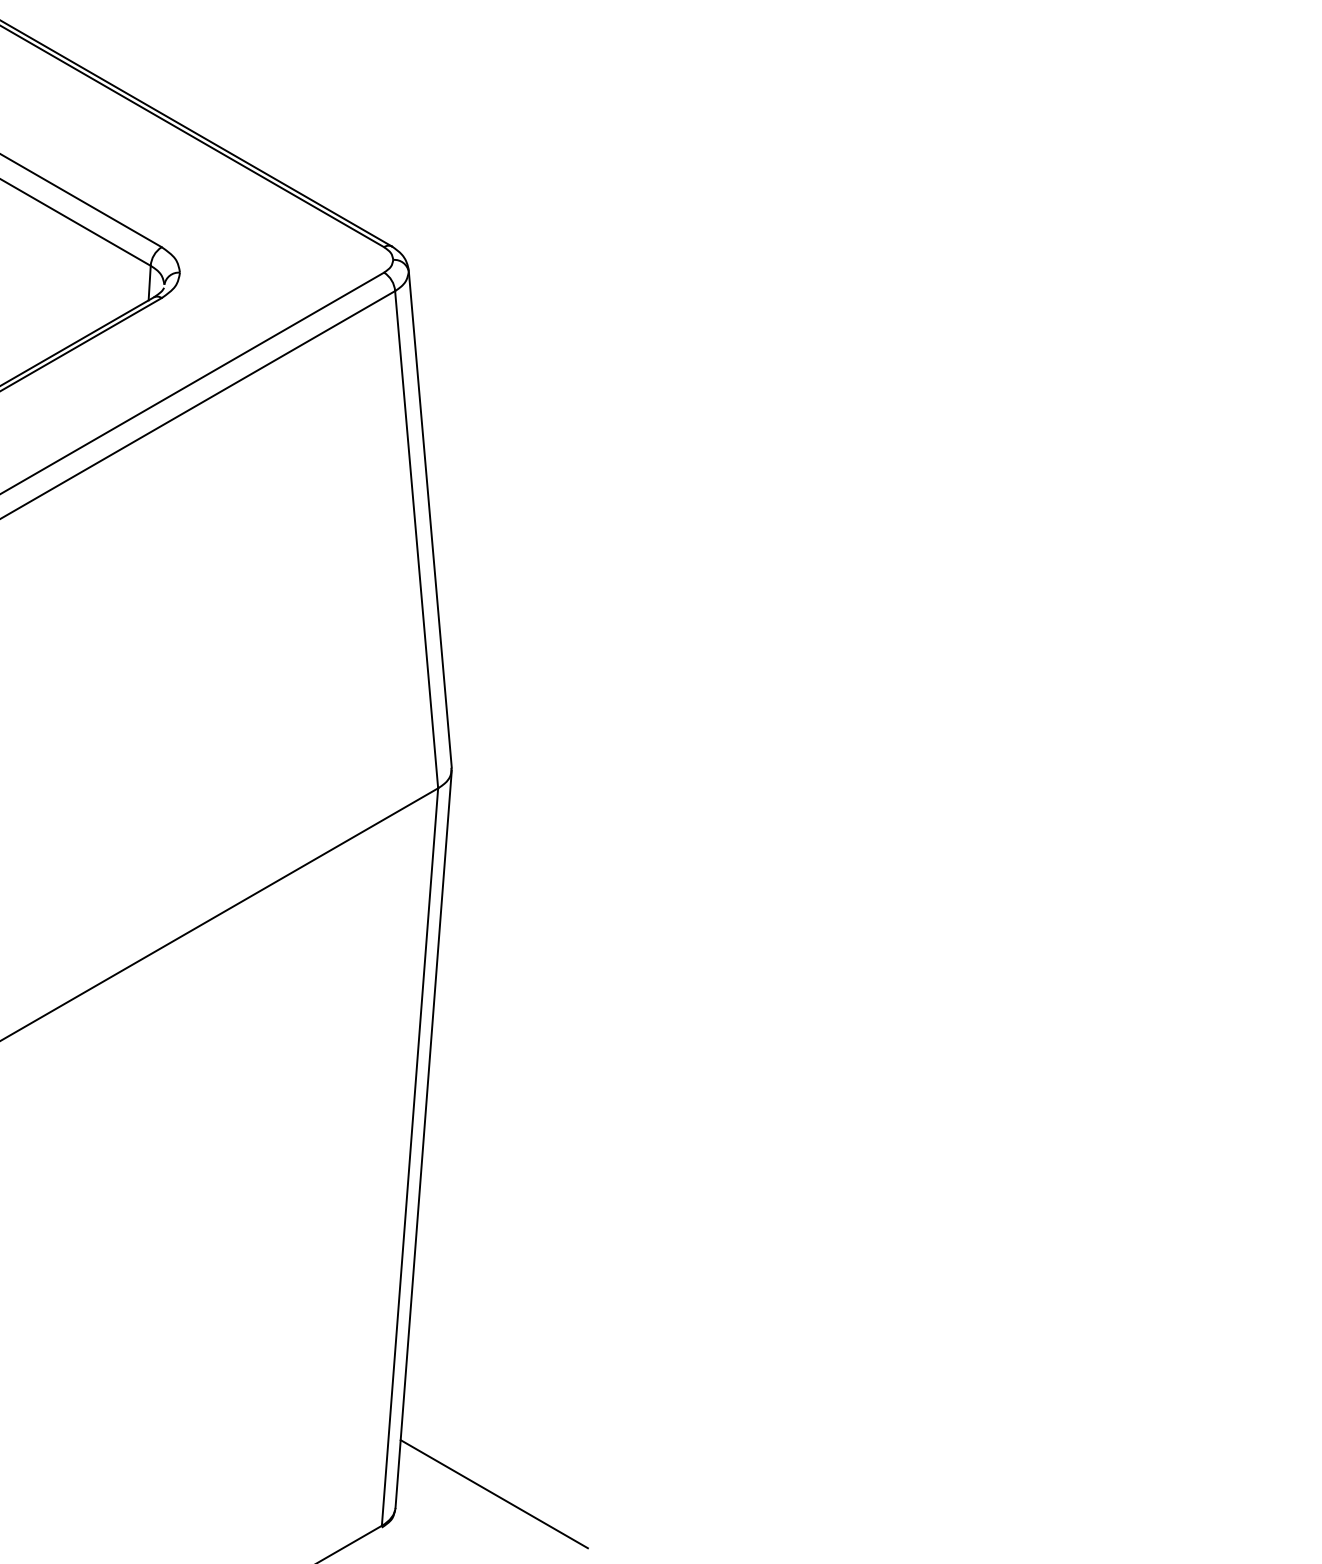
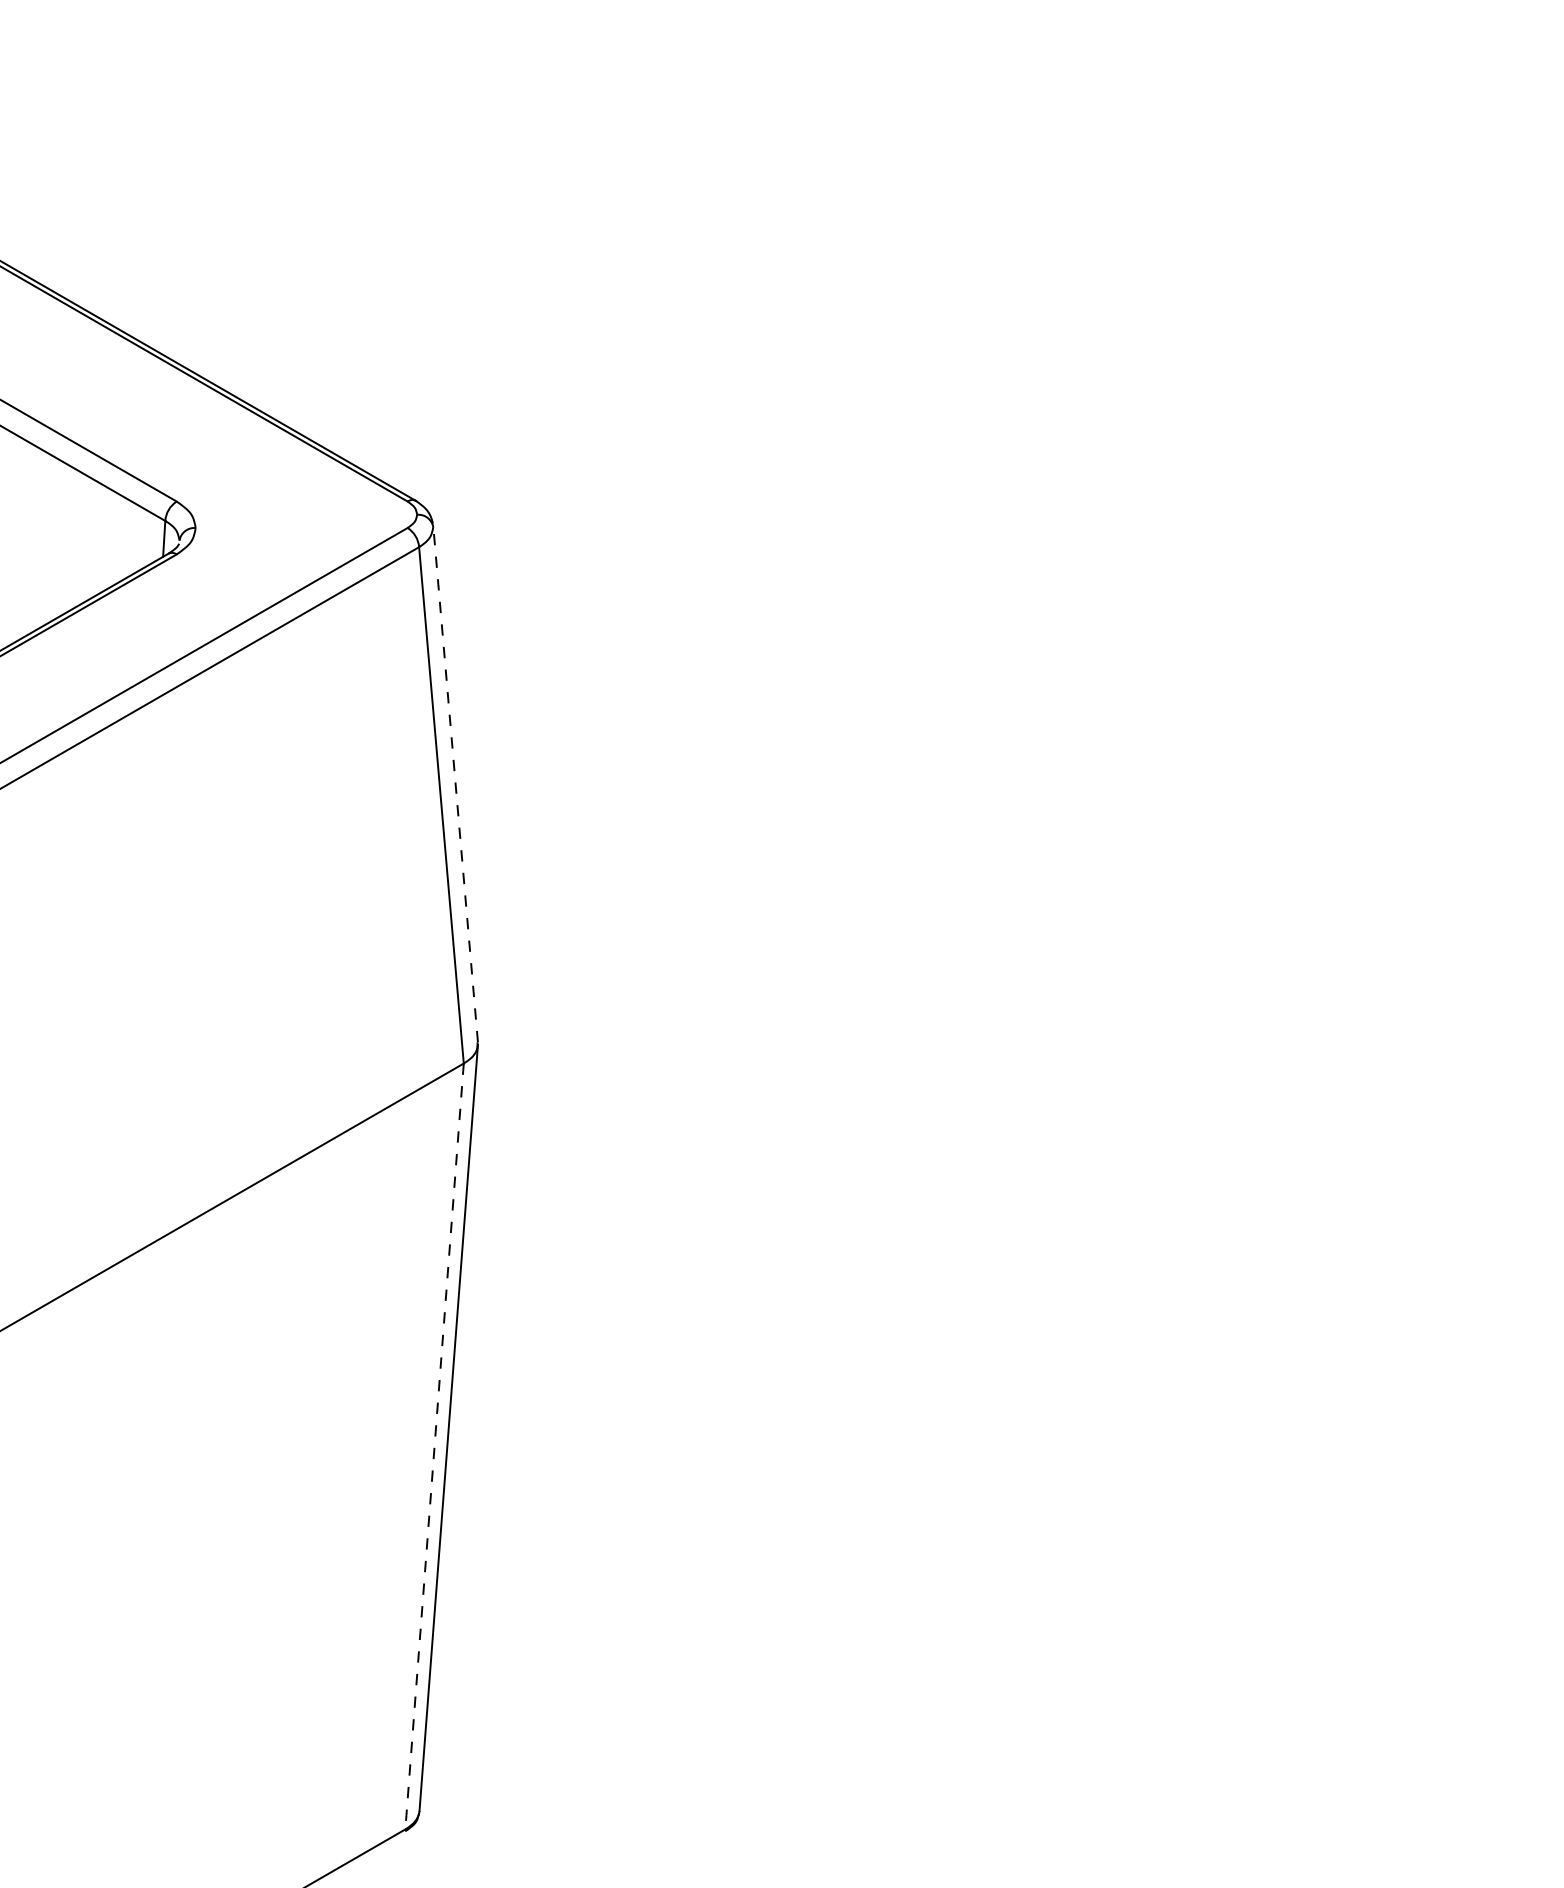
line: (430, 518) -> (455, 783), solid -> dashed
line: (409, 1157) -> (434, 1446), solid -> dashed
line: (493, 1494) -> (521, 1796), removed

